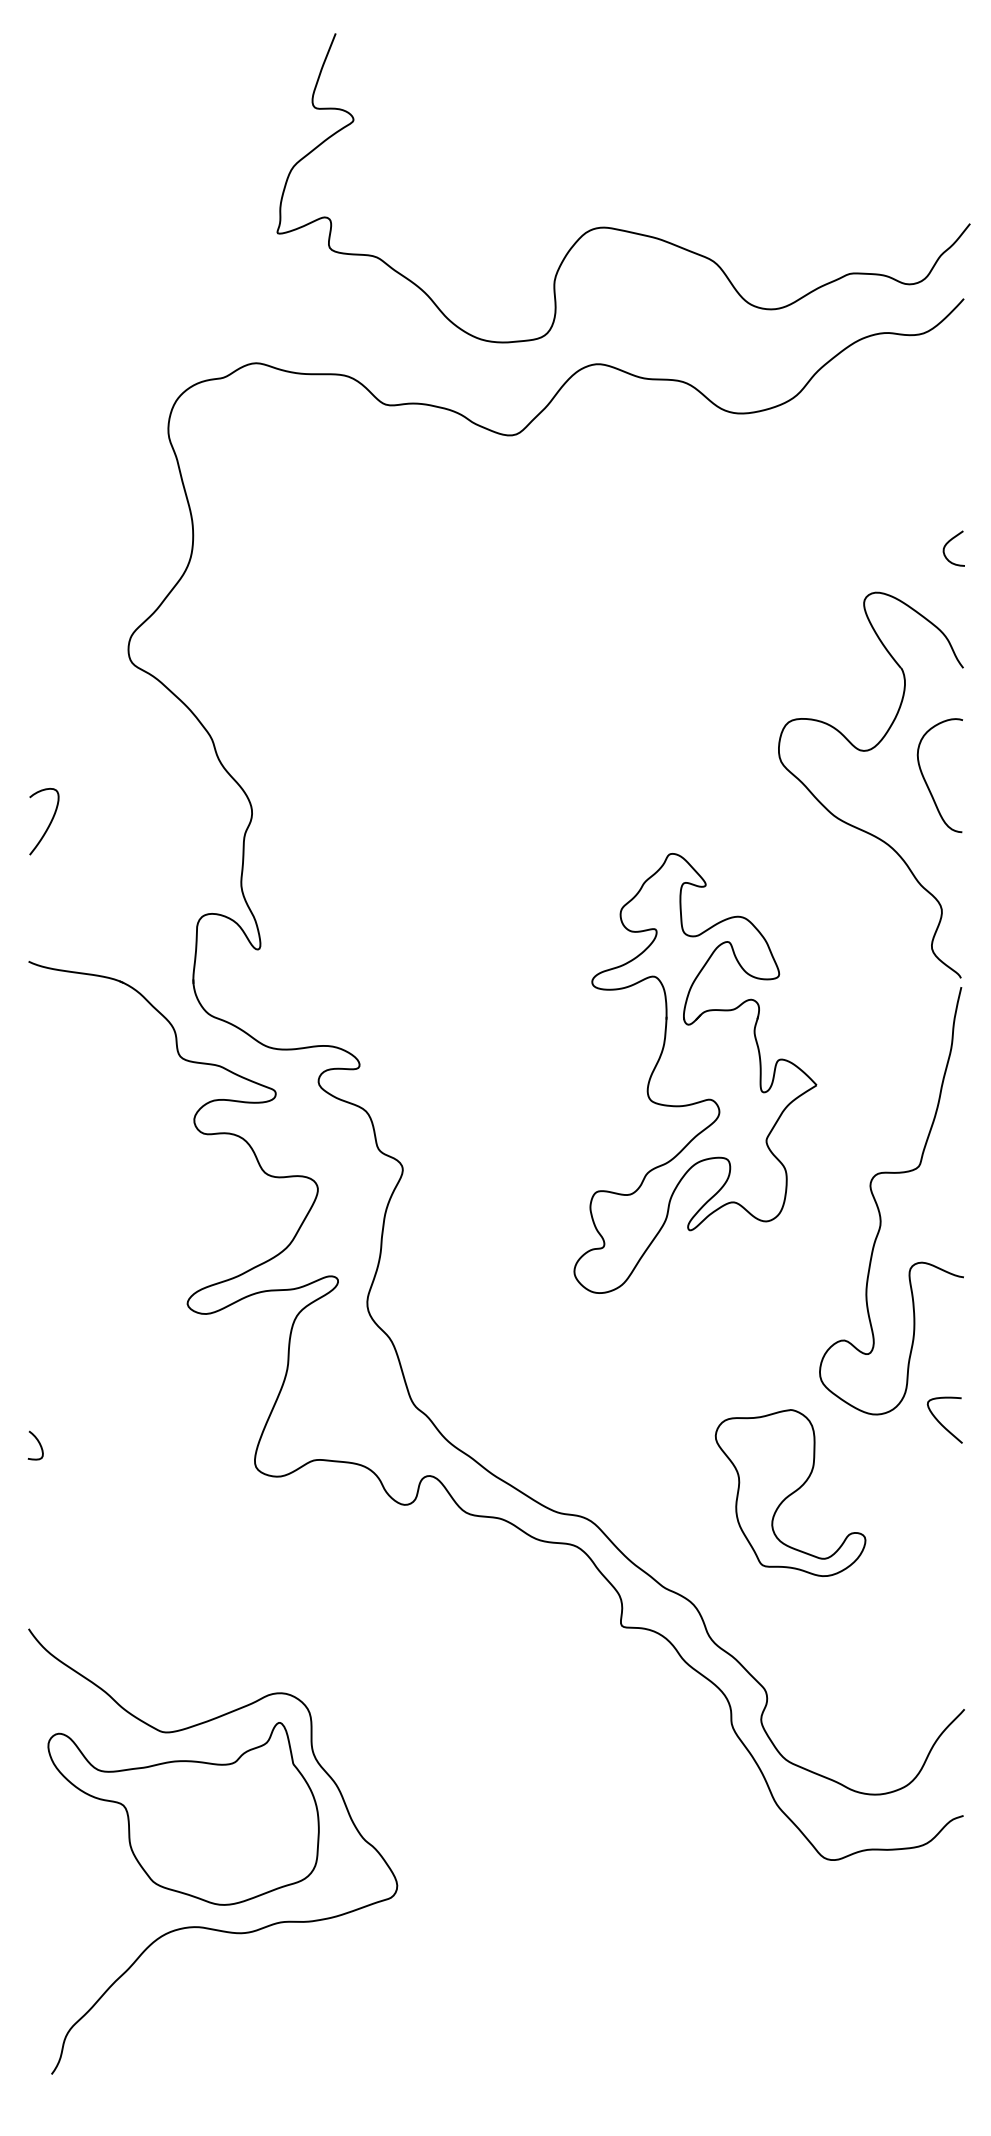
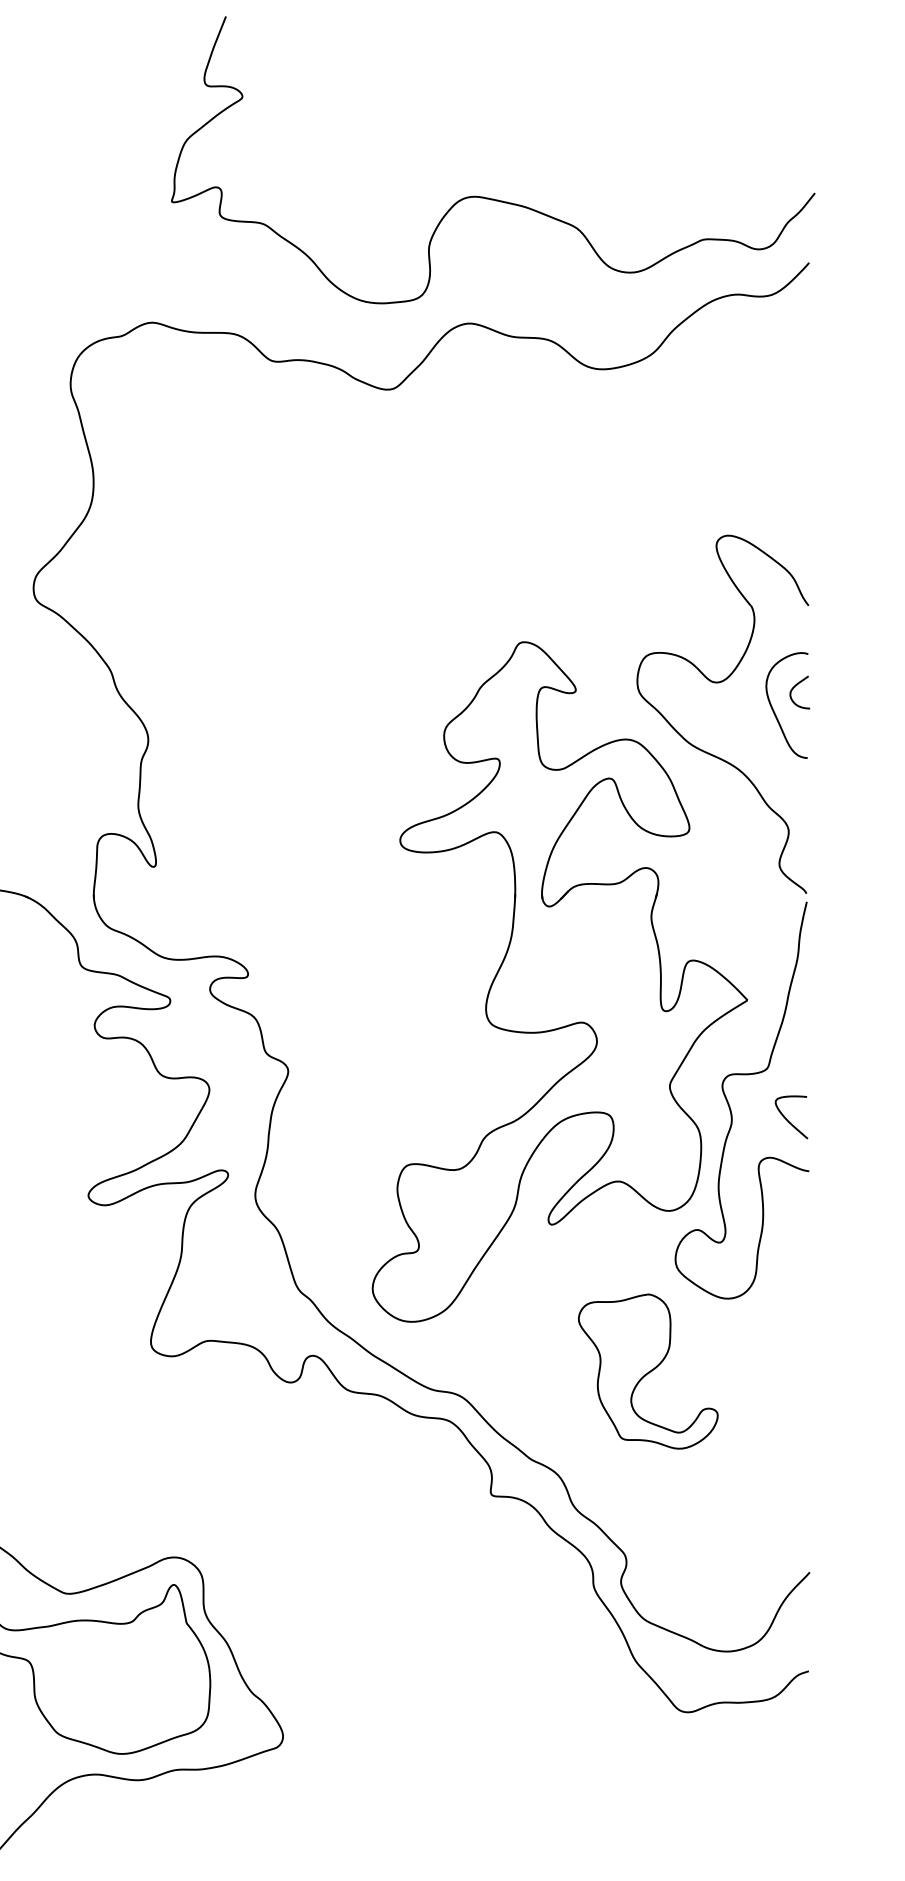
curve: (948, 543) -> (794, 687), moved
part: (695, 1073) -> (559, 982), size x1.67
curve: (940, 1422) -> (787, 1119), moved

